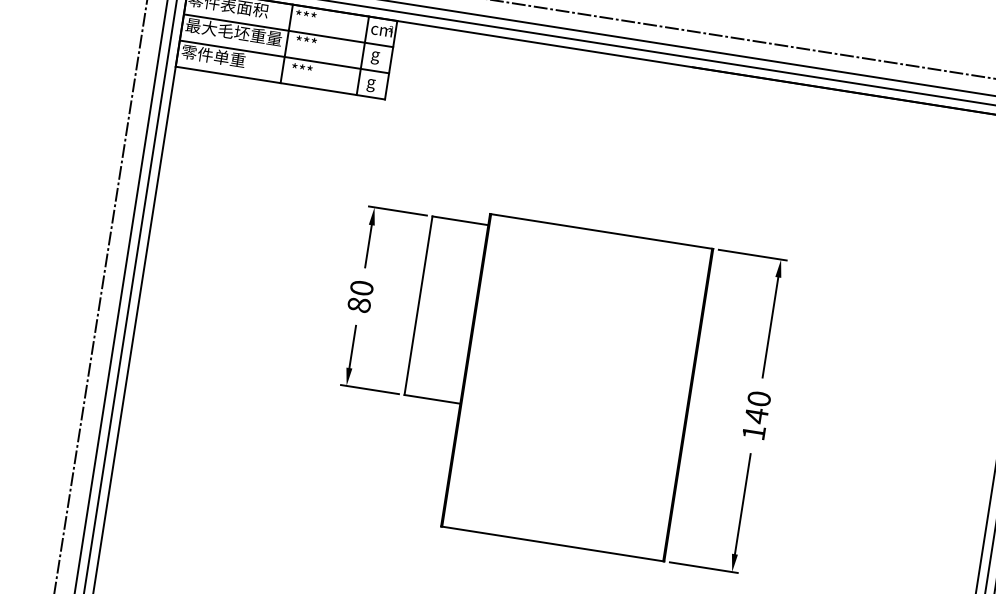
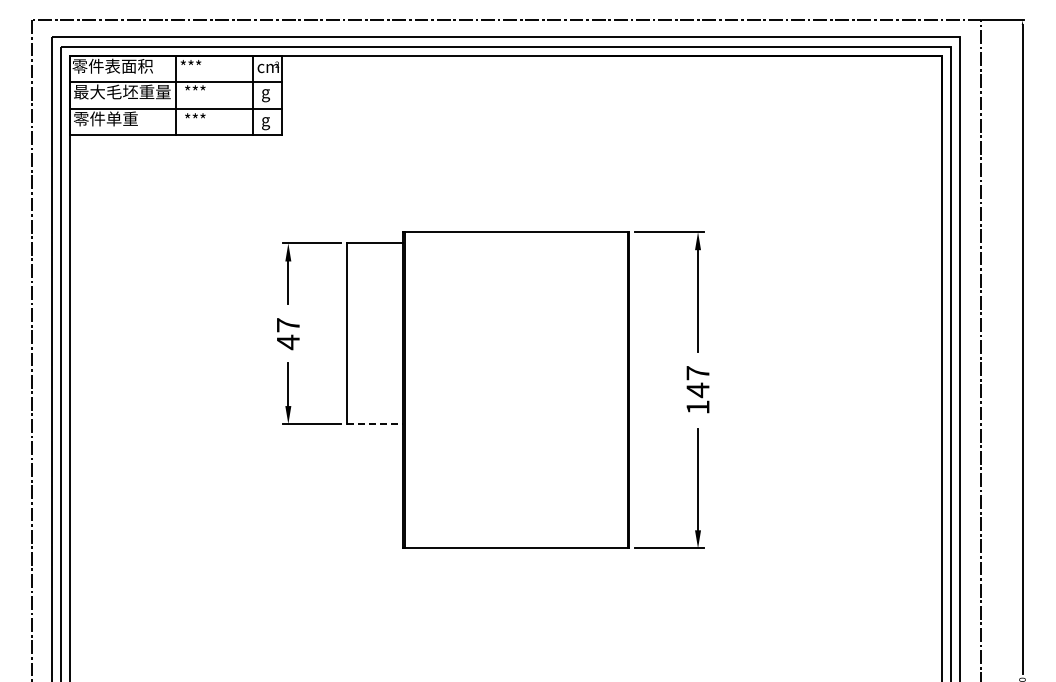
text: (359, 297) -> (287, 334), 80 -> 47
line: (432, 399) -> (375, 424), solid -> dashed
text: (758, 399) -> (697, 373), 140 -> 147

